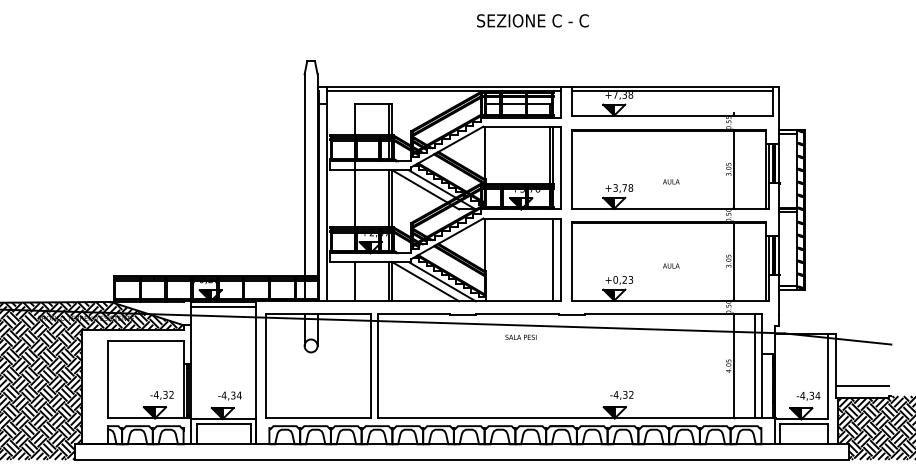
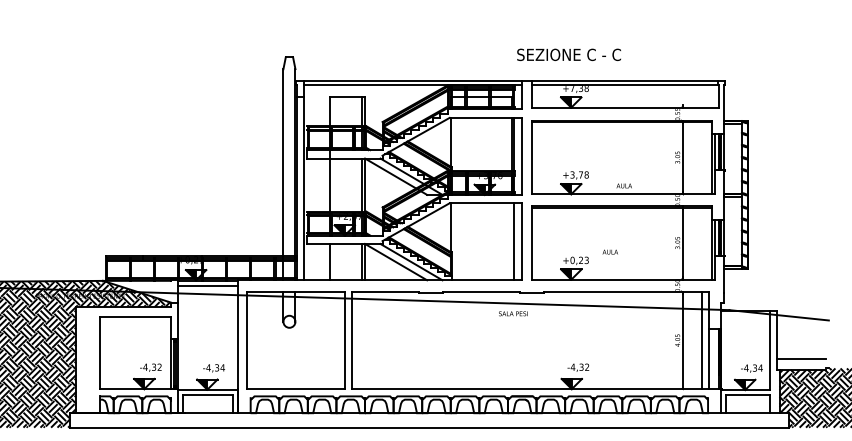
text: (532, 20) -> (568, 54), moved
text: (671, 181) -> (624, 185), moved
text: (671, 265) -> (610, 251), moved
text: (520, 336) -> (512, 313), moved

